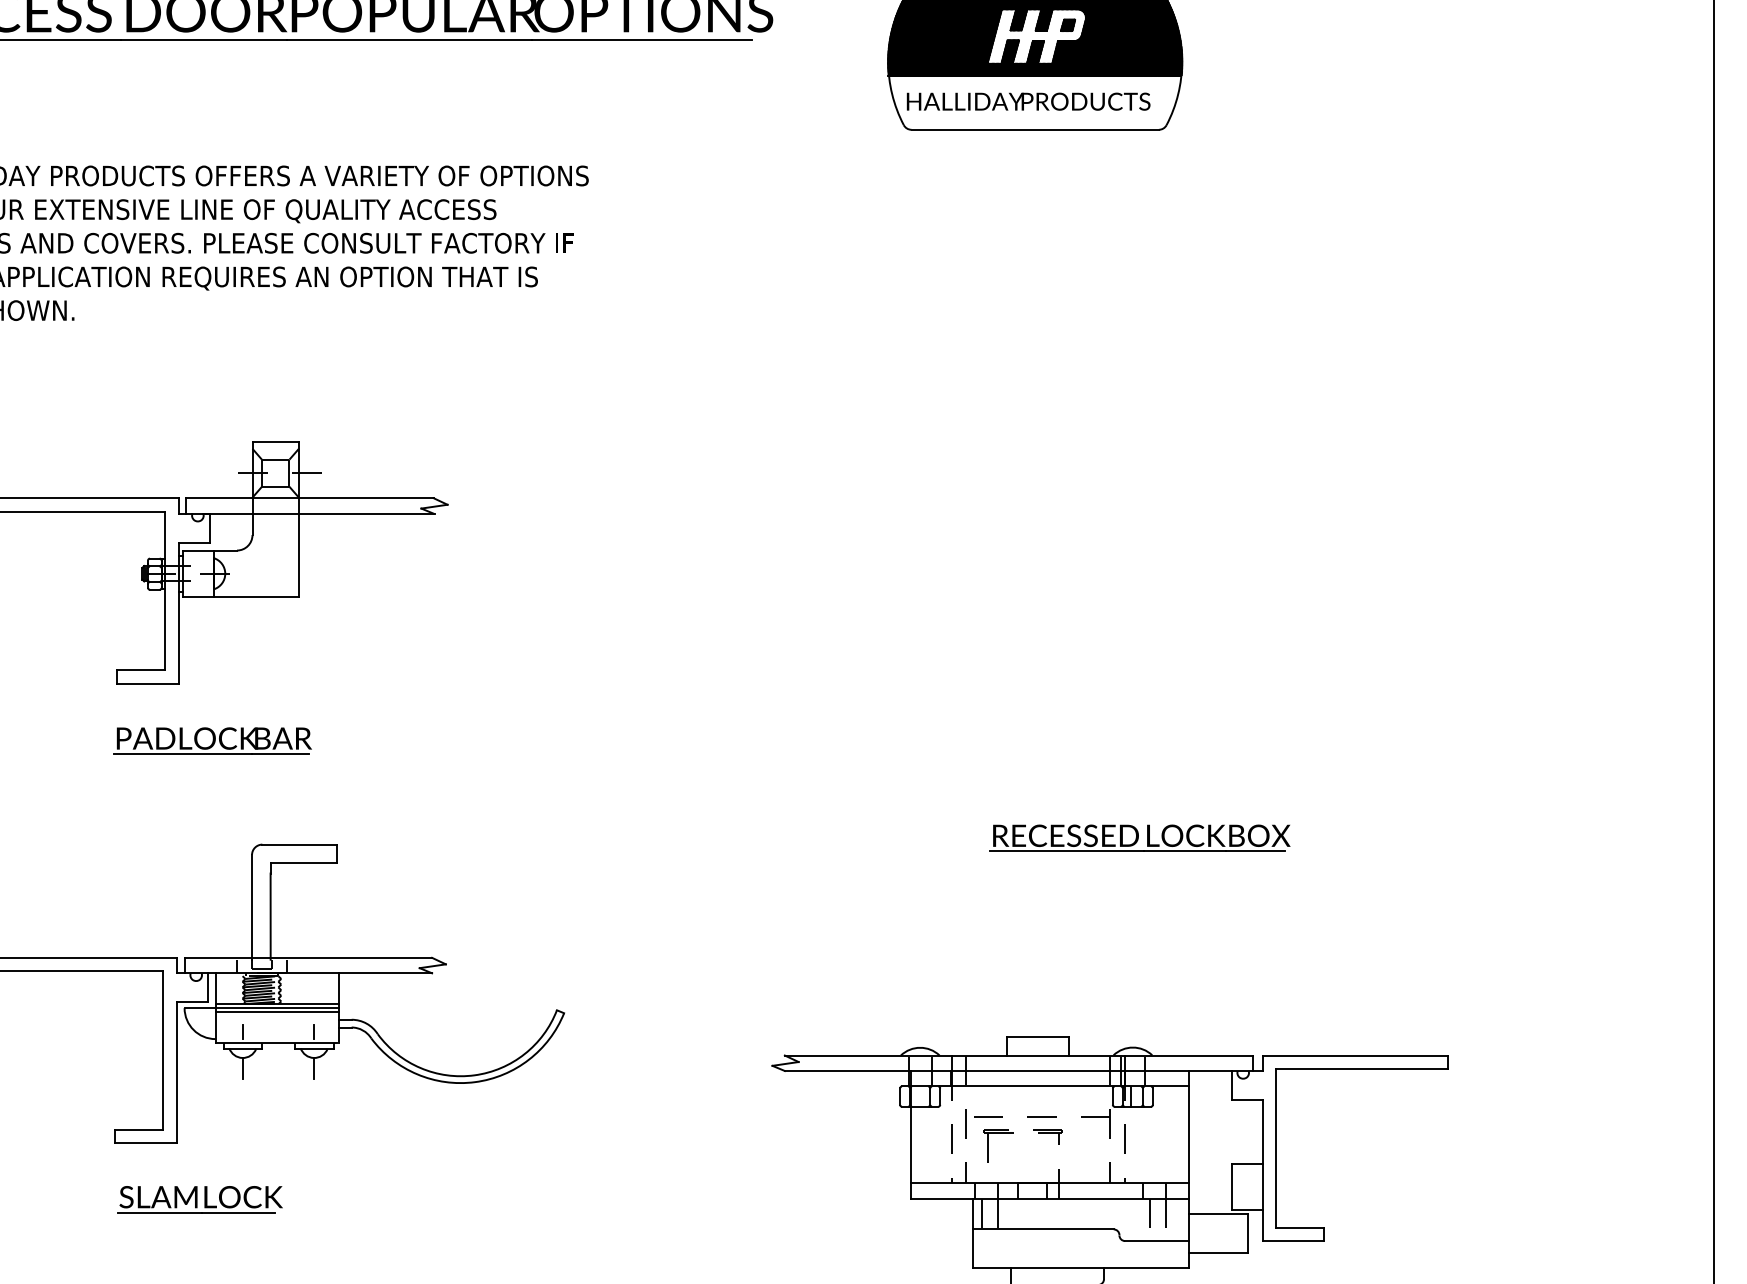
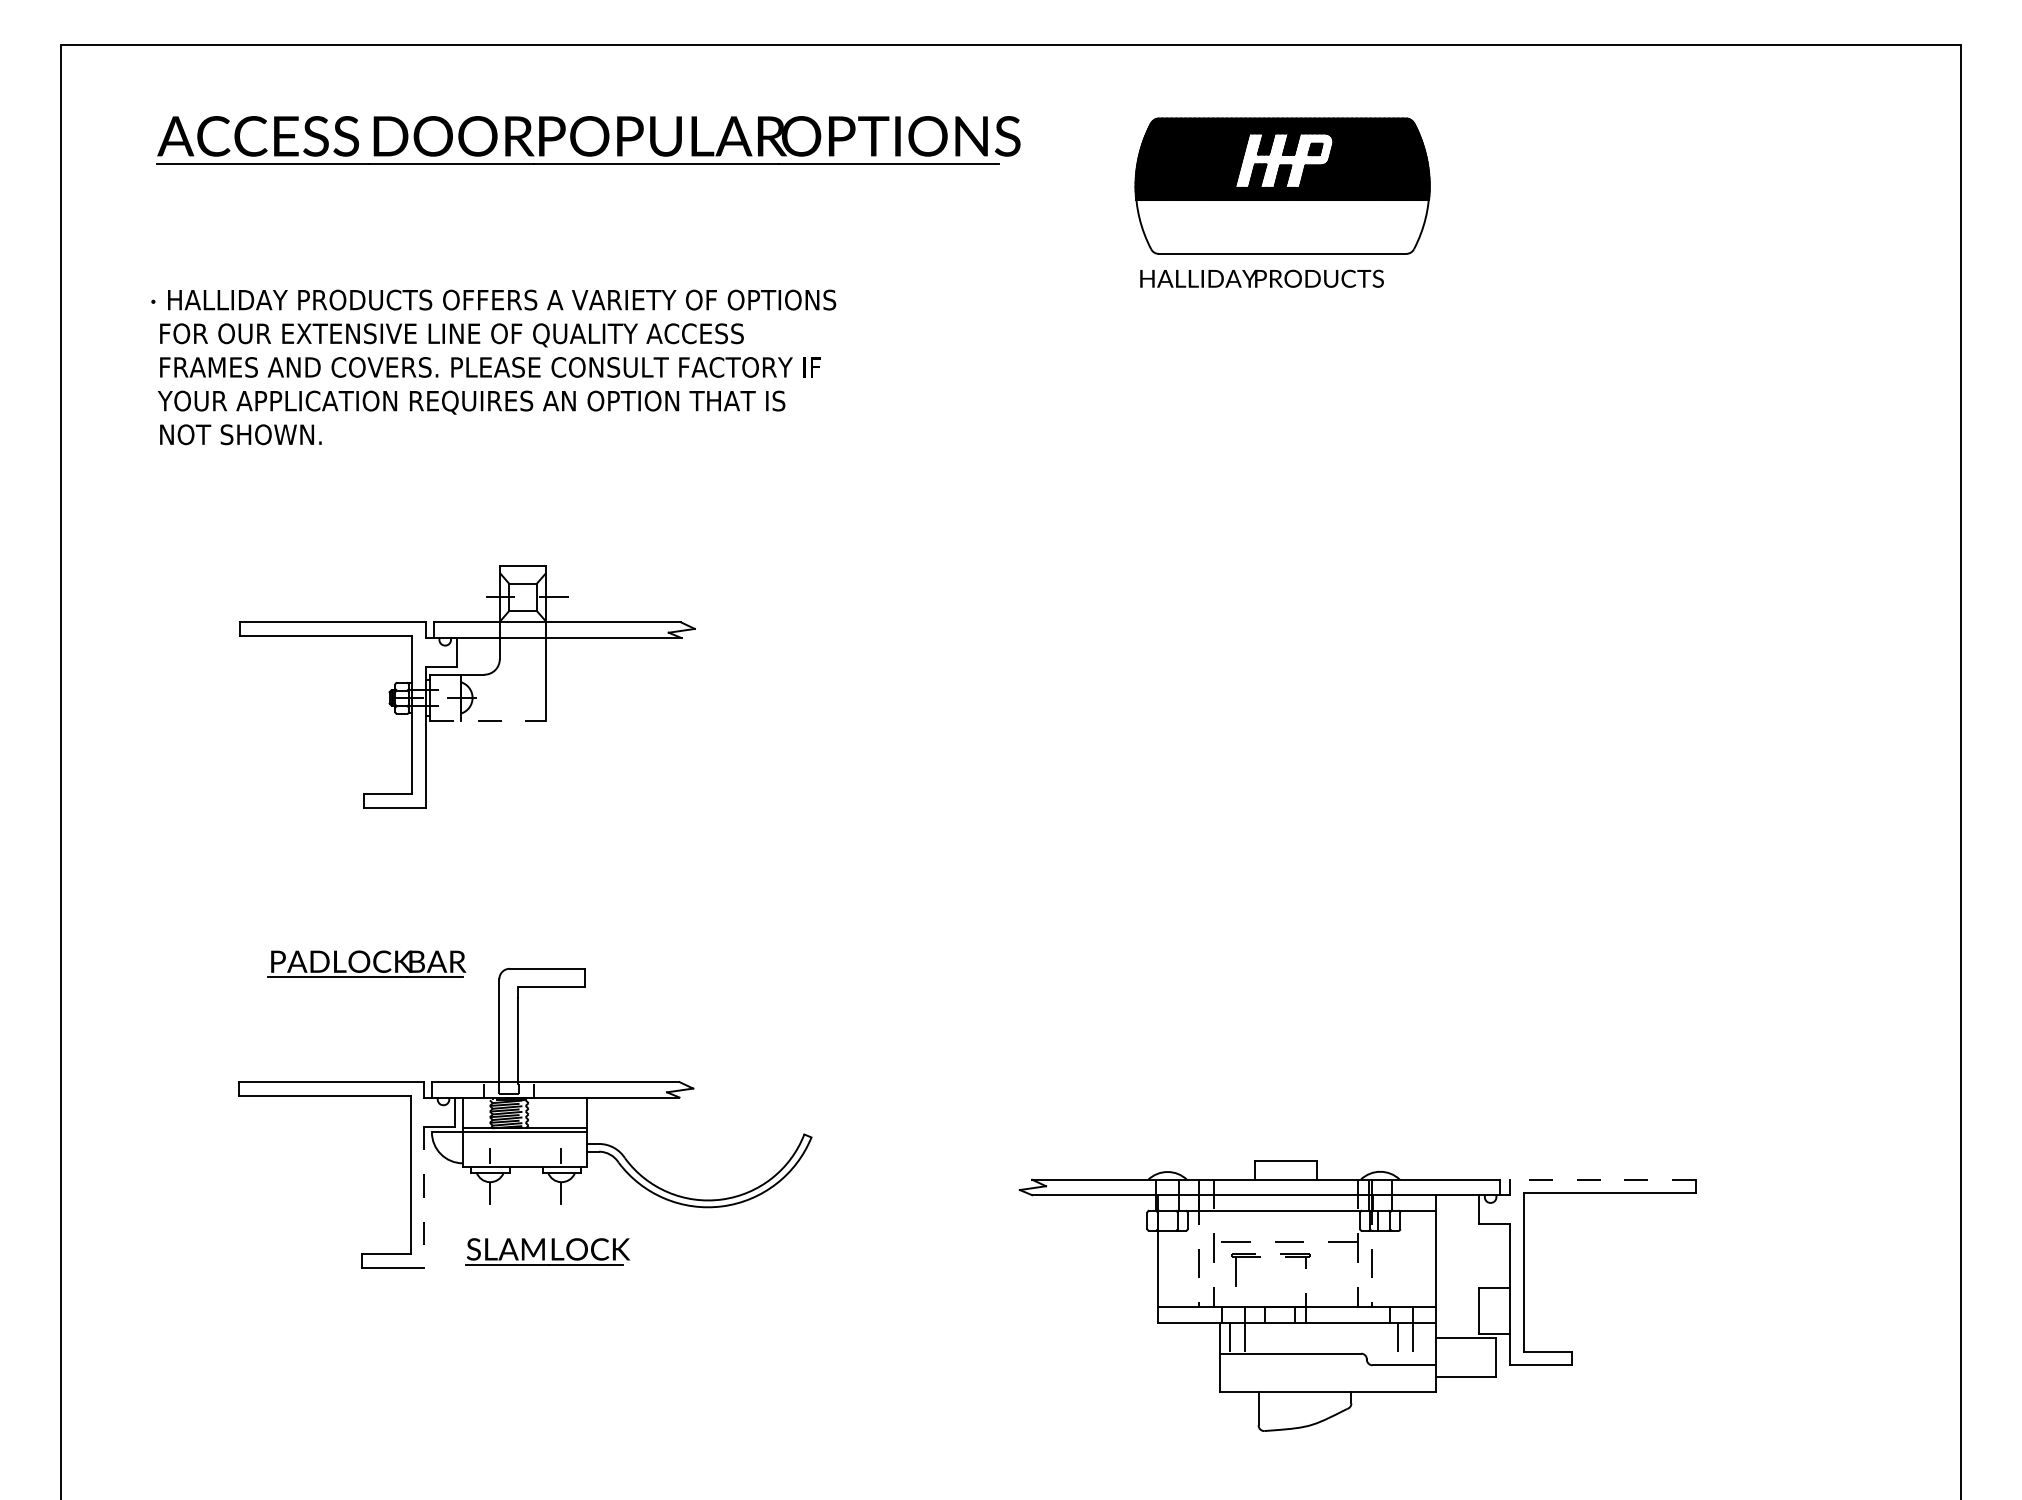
text: (1028, 101) -> (1261, 278), moved
line: (241, 597) -> (488, 721), solid -> dashed
part: (212, 740) -> (366, 963), moved
part: (1140, 837) -> (1387, 961), removed
line: (277, 1012) -> (524, 1136), removed
line: (1355, 1055) -> (1602, 1179), solid -> dashed
line: (177, 1073) -> (424, 1197), solid -> dashed
part: (200, 1199) -> (547, 1251), moved

